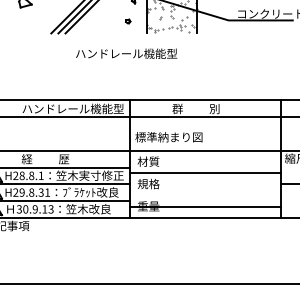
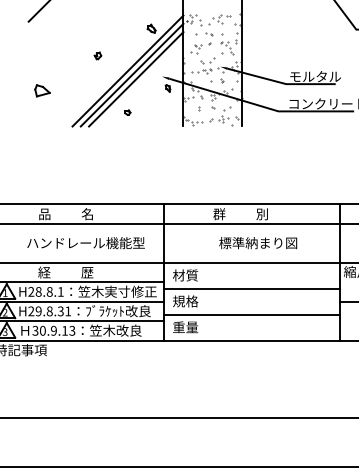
part: (127, 21) -> (127, 112), moved
text: (126, 54) -> (85, 243), moved
text: (72, 109) -> (97, 214), ハンドレール機能型 -> 品          名
text: (169, 137) -> (258, 243), moved
line: (205, 206) -> (251, 314), moved

